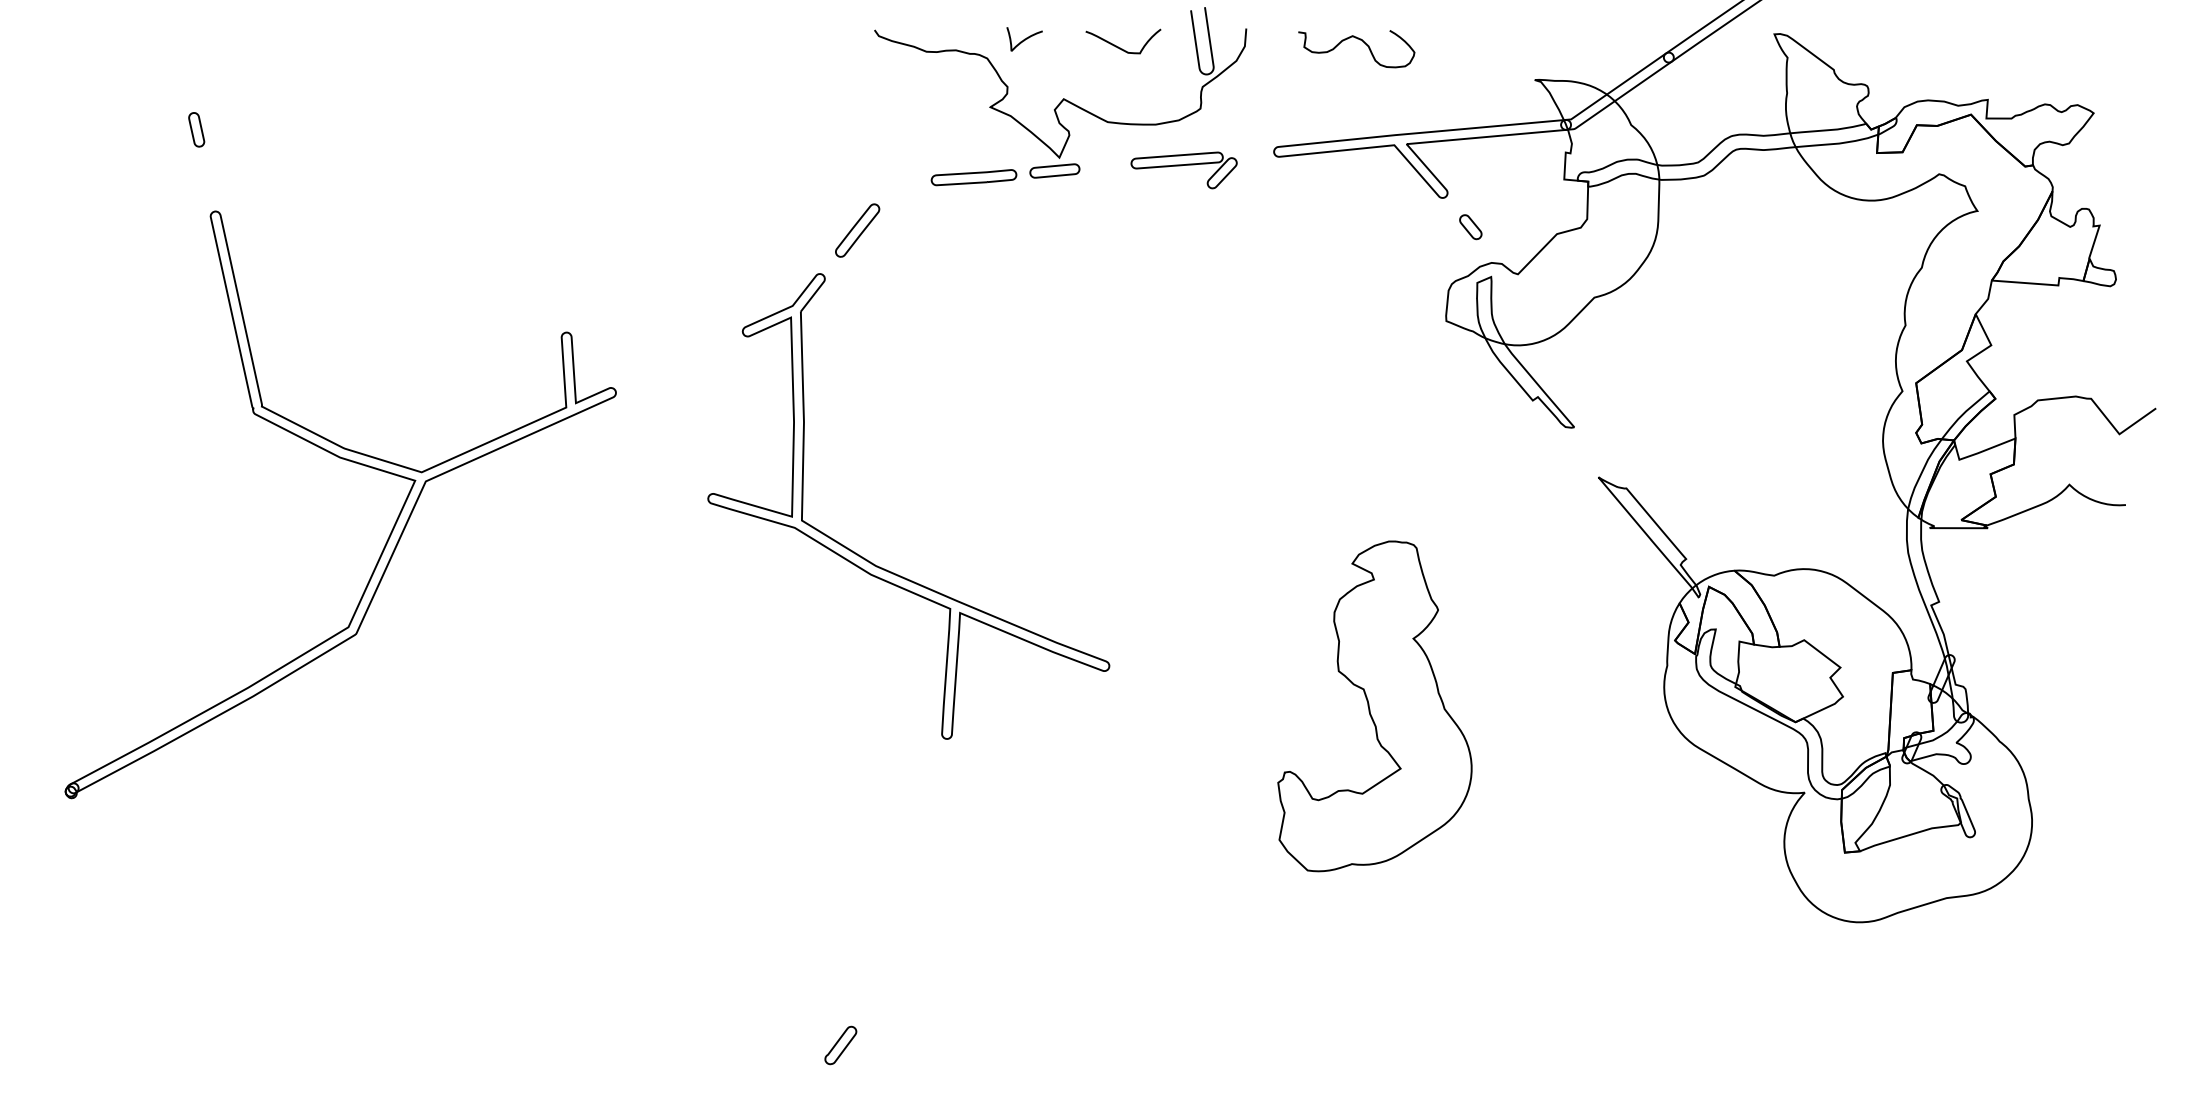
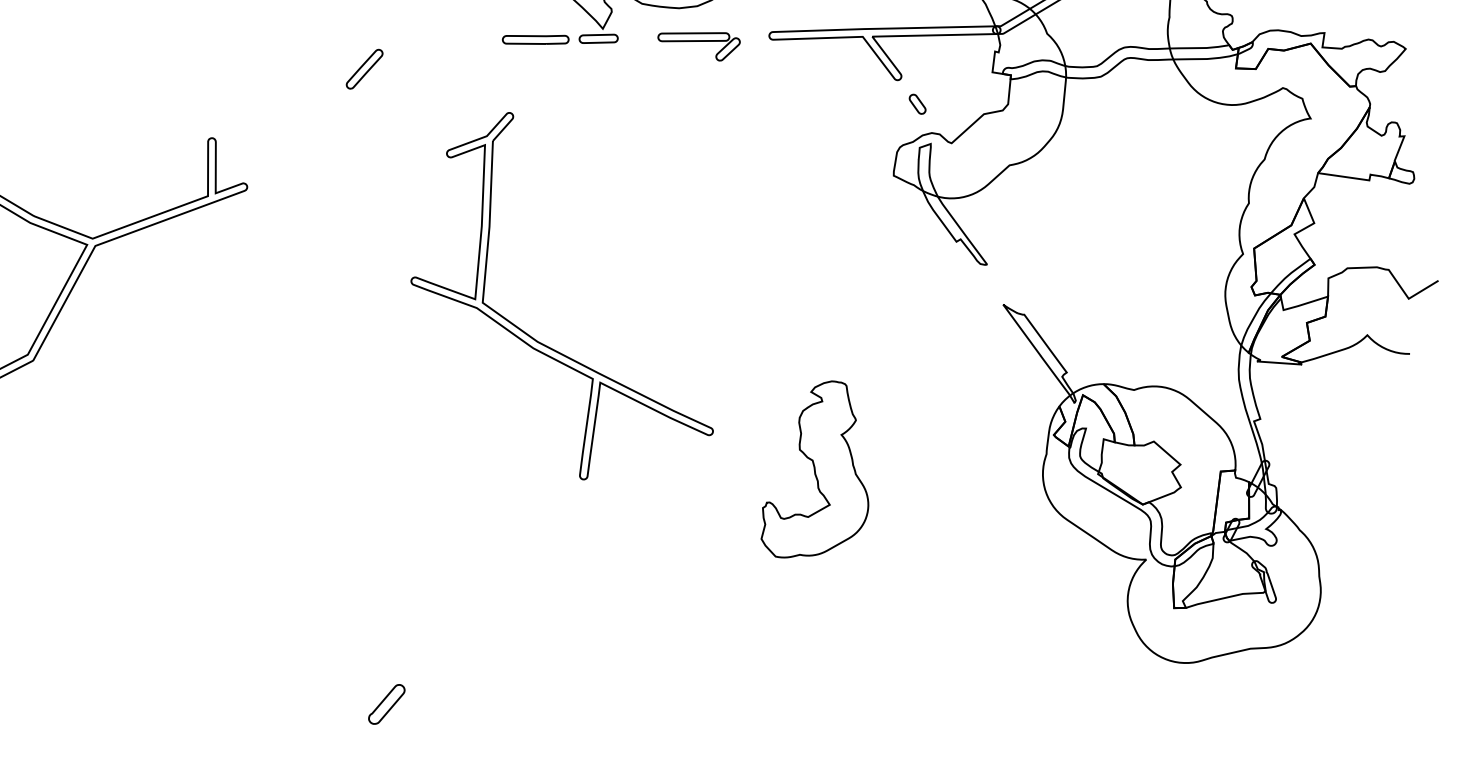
part: (857, 230) -> (364, 69), moved
part: (882, 567) -> (542, 343), moved
part: (1374, 706) -> (817, 470), size x0.7
part: (840, 1045) -> (386, 704), size x1.4

